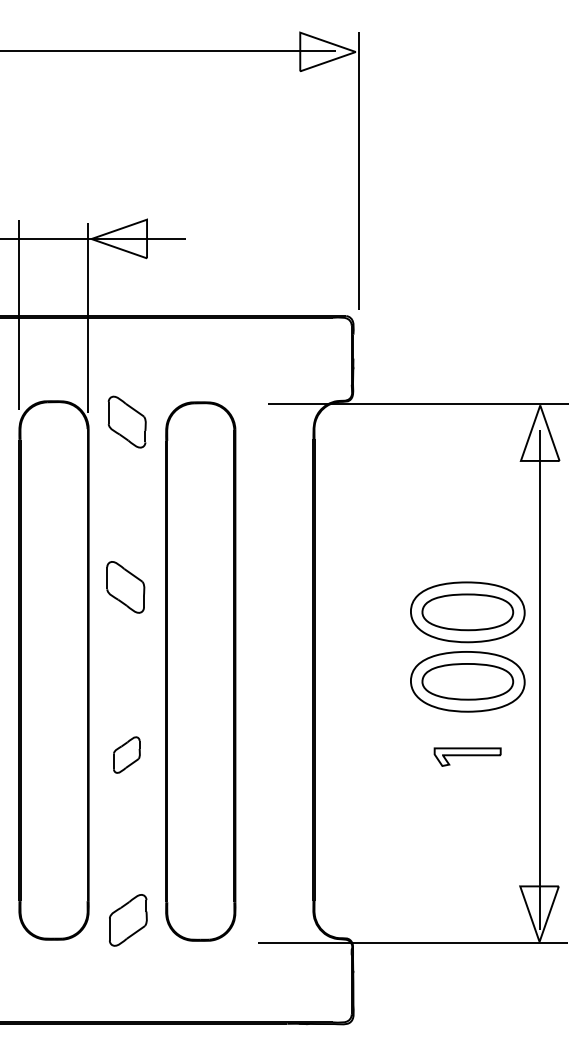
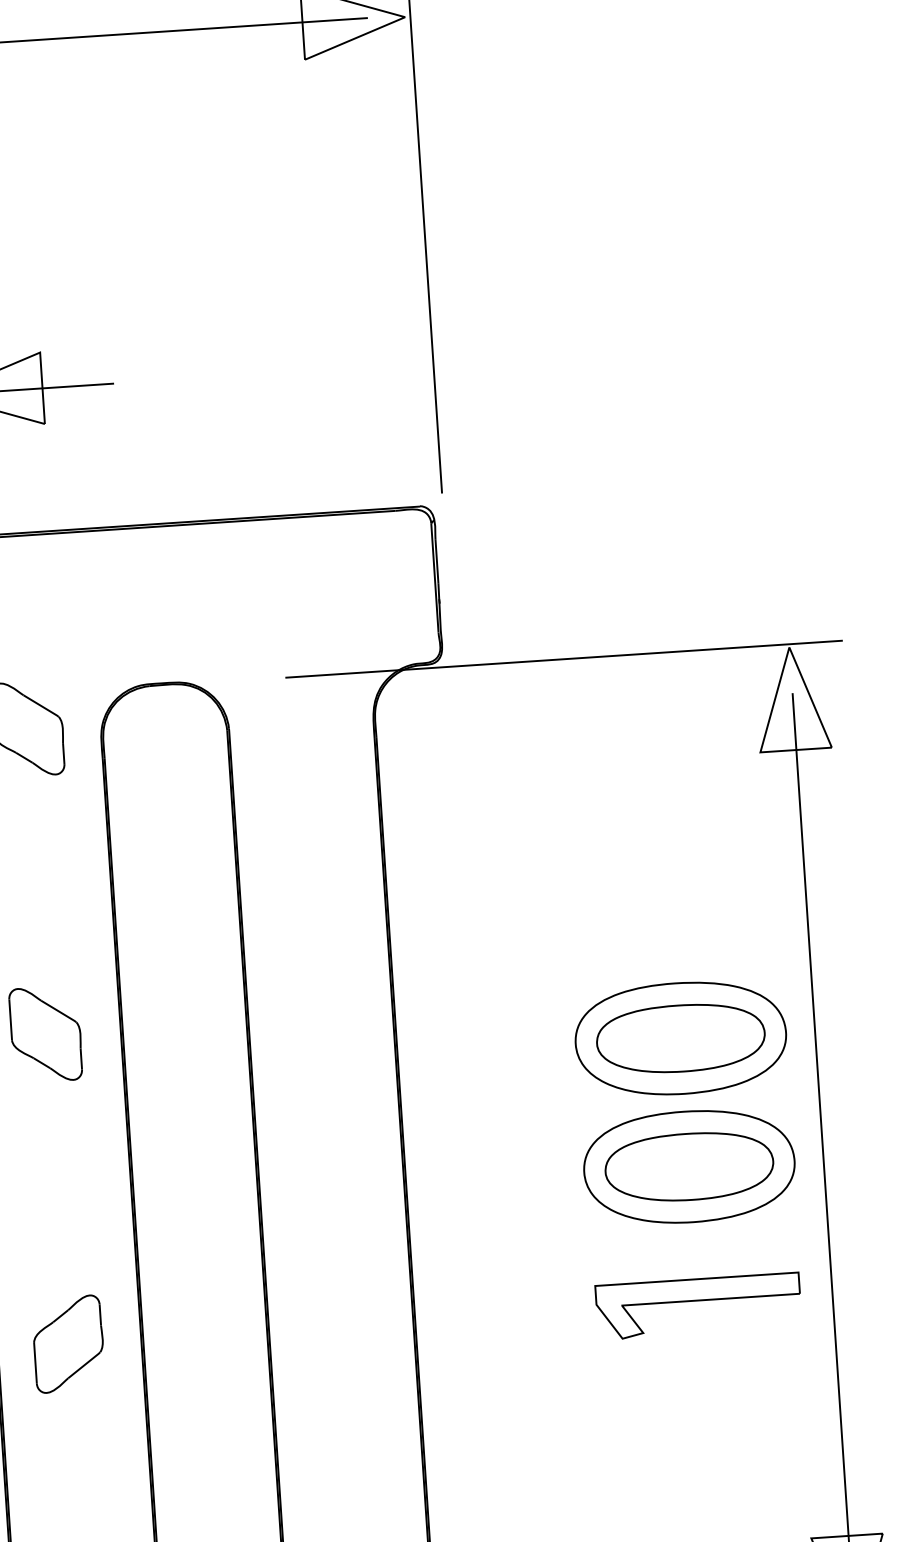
part: (126, 754) -> (67, 1343), size x1.43
part: (467, 756) -> (697, 1304), size x1.67

